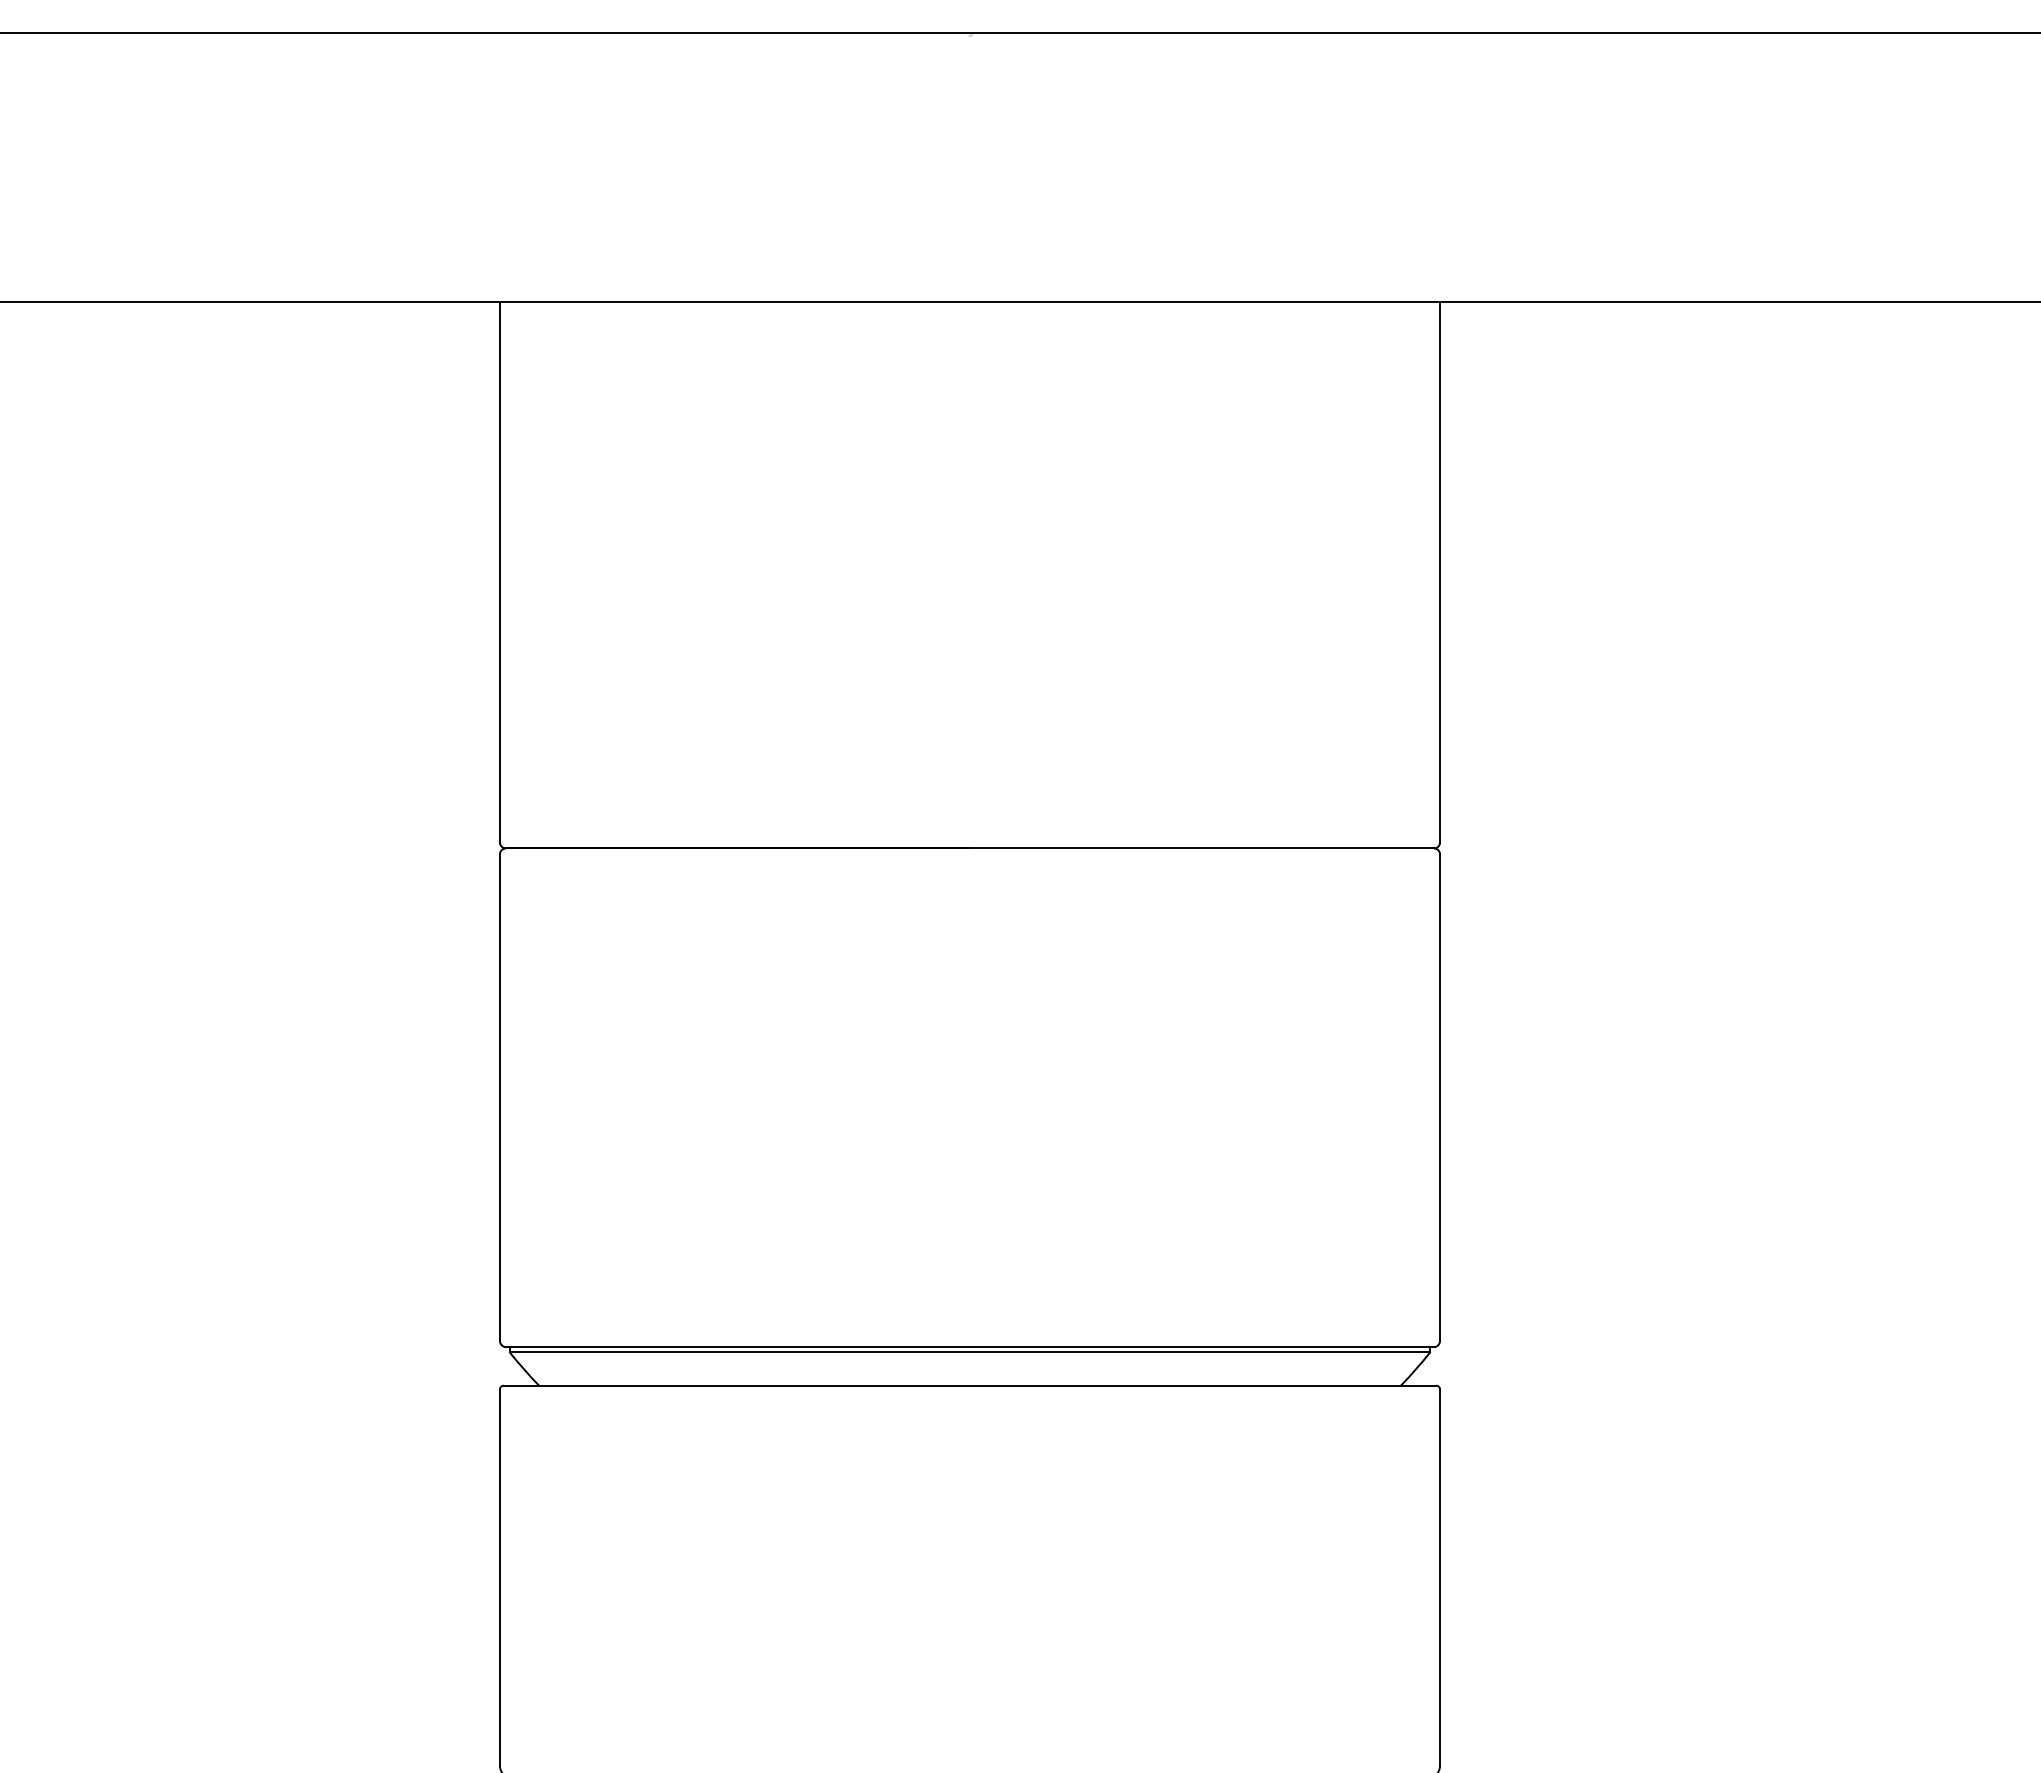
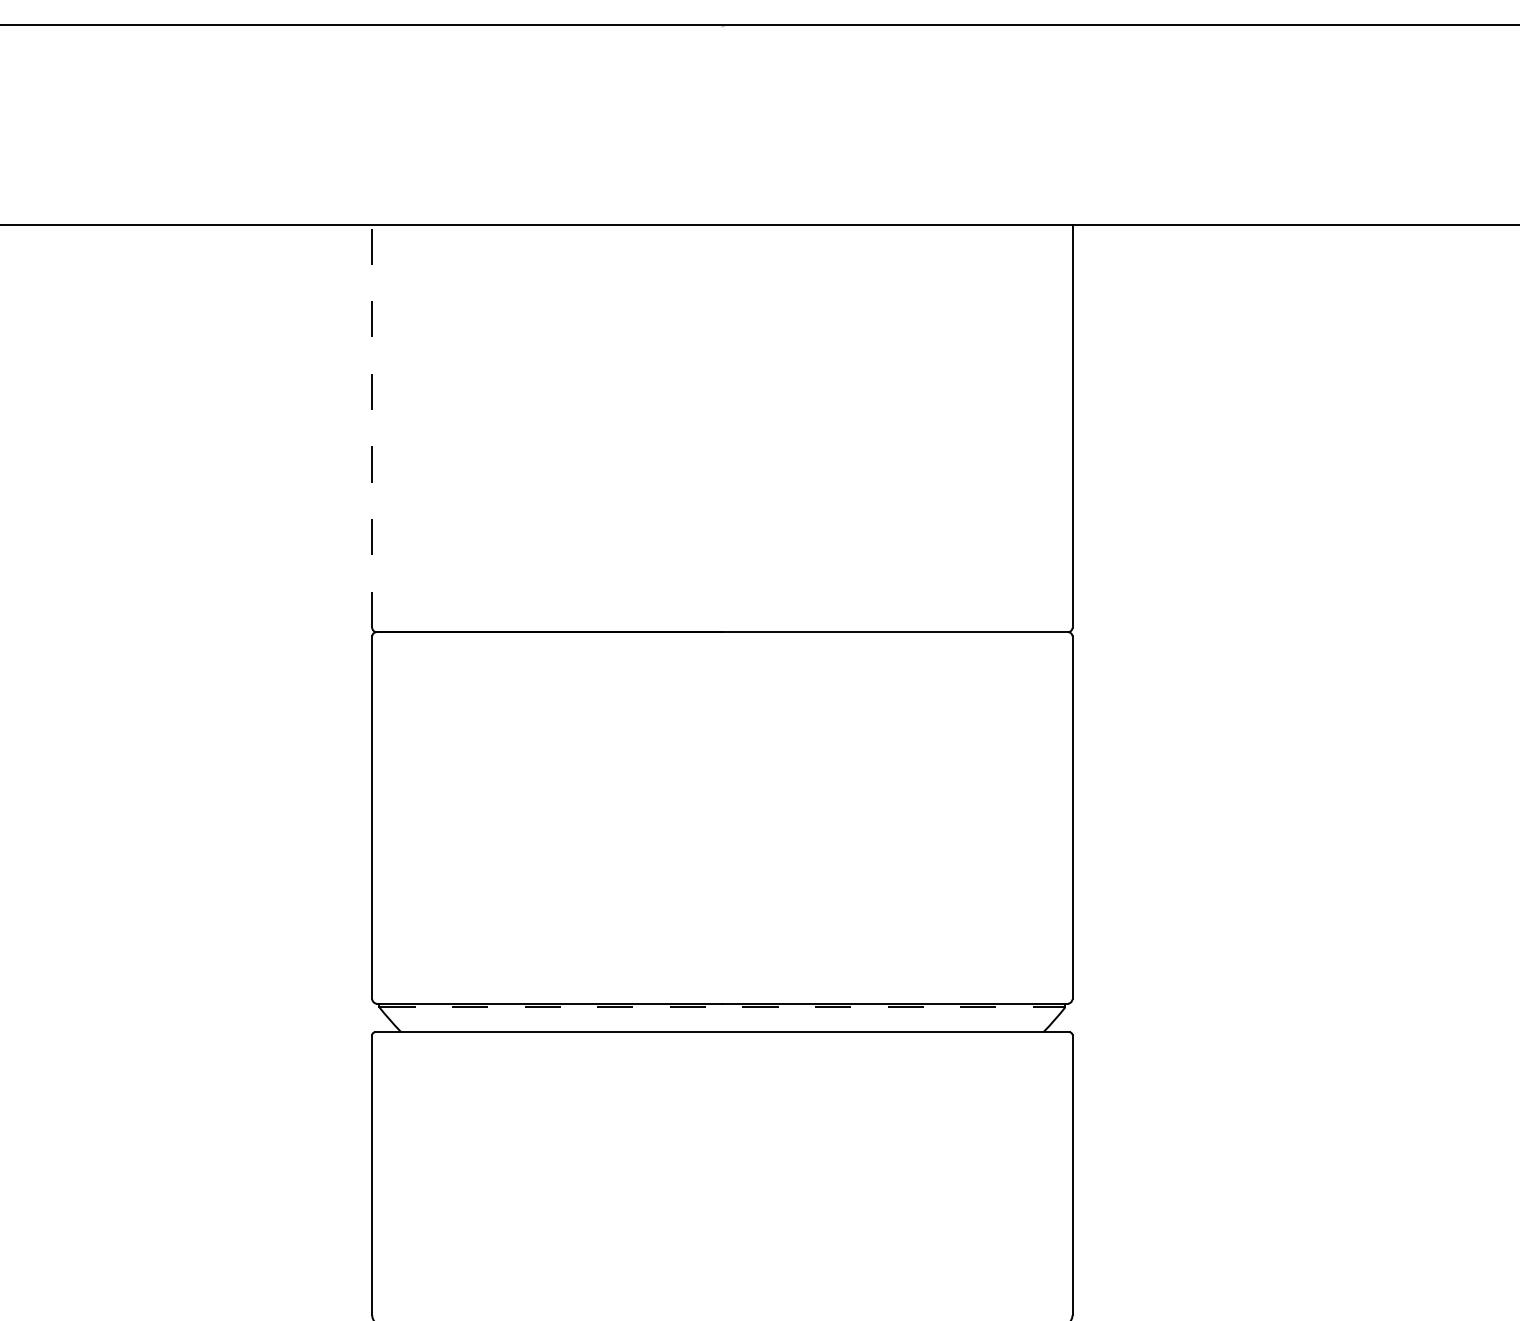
line: (499, 572) -> (371, 426), solid -> dashed
line: (970, 1352) -> (722, 1007), solid -> dashed

